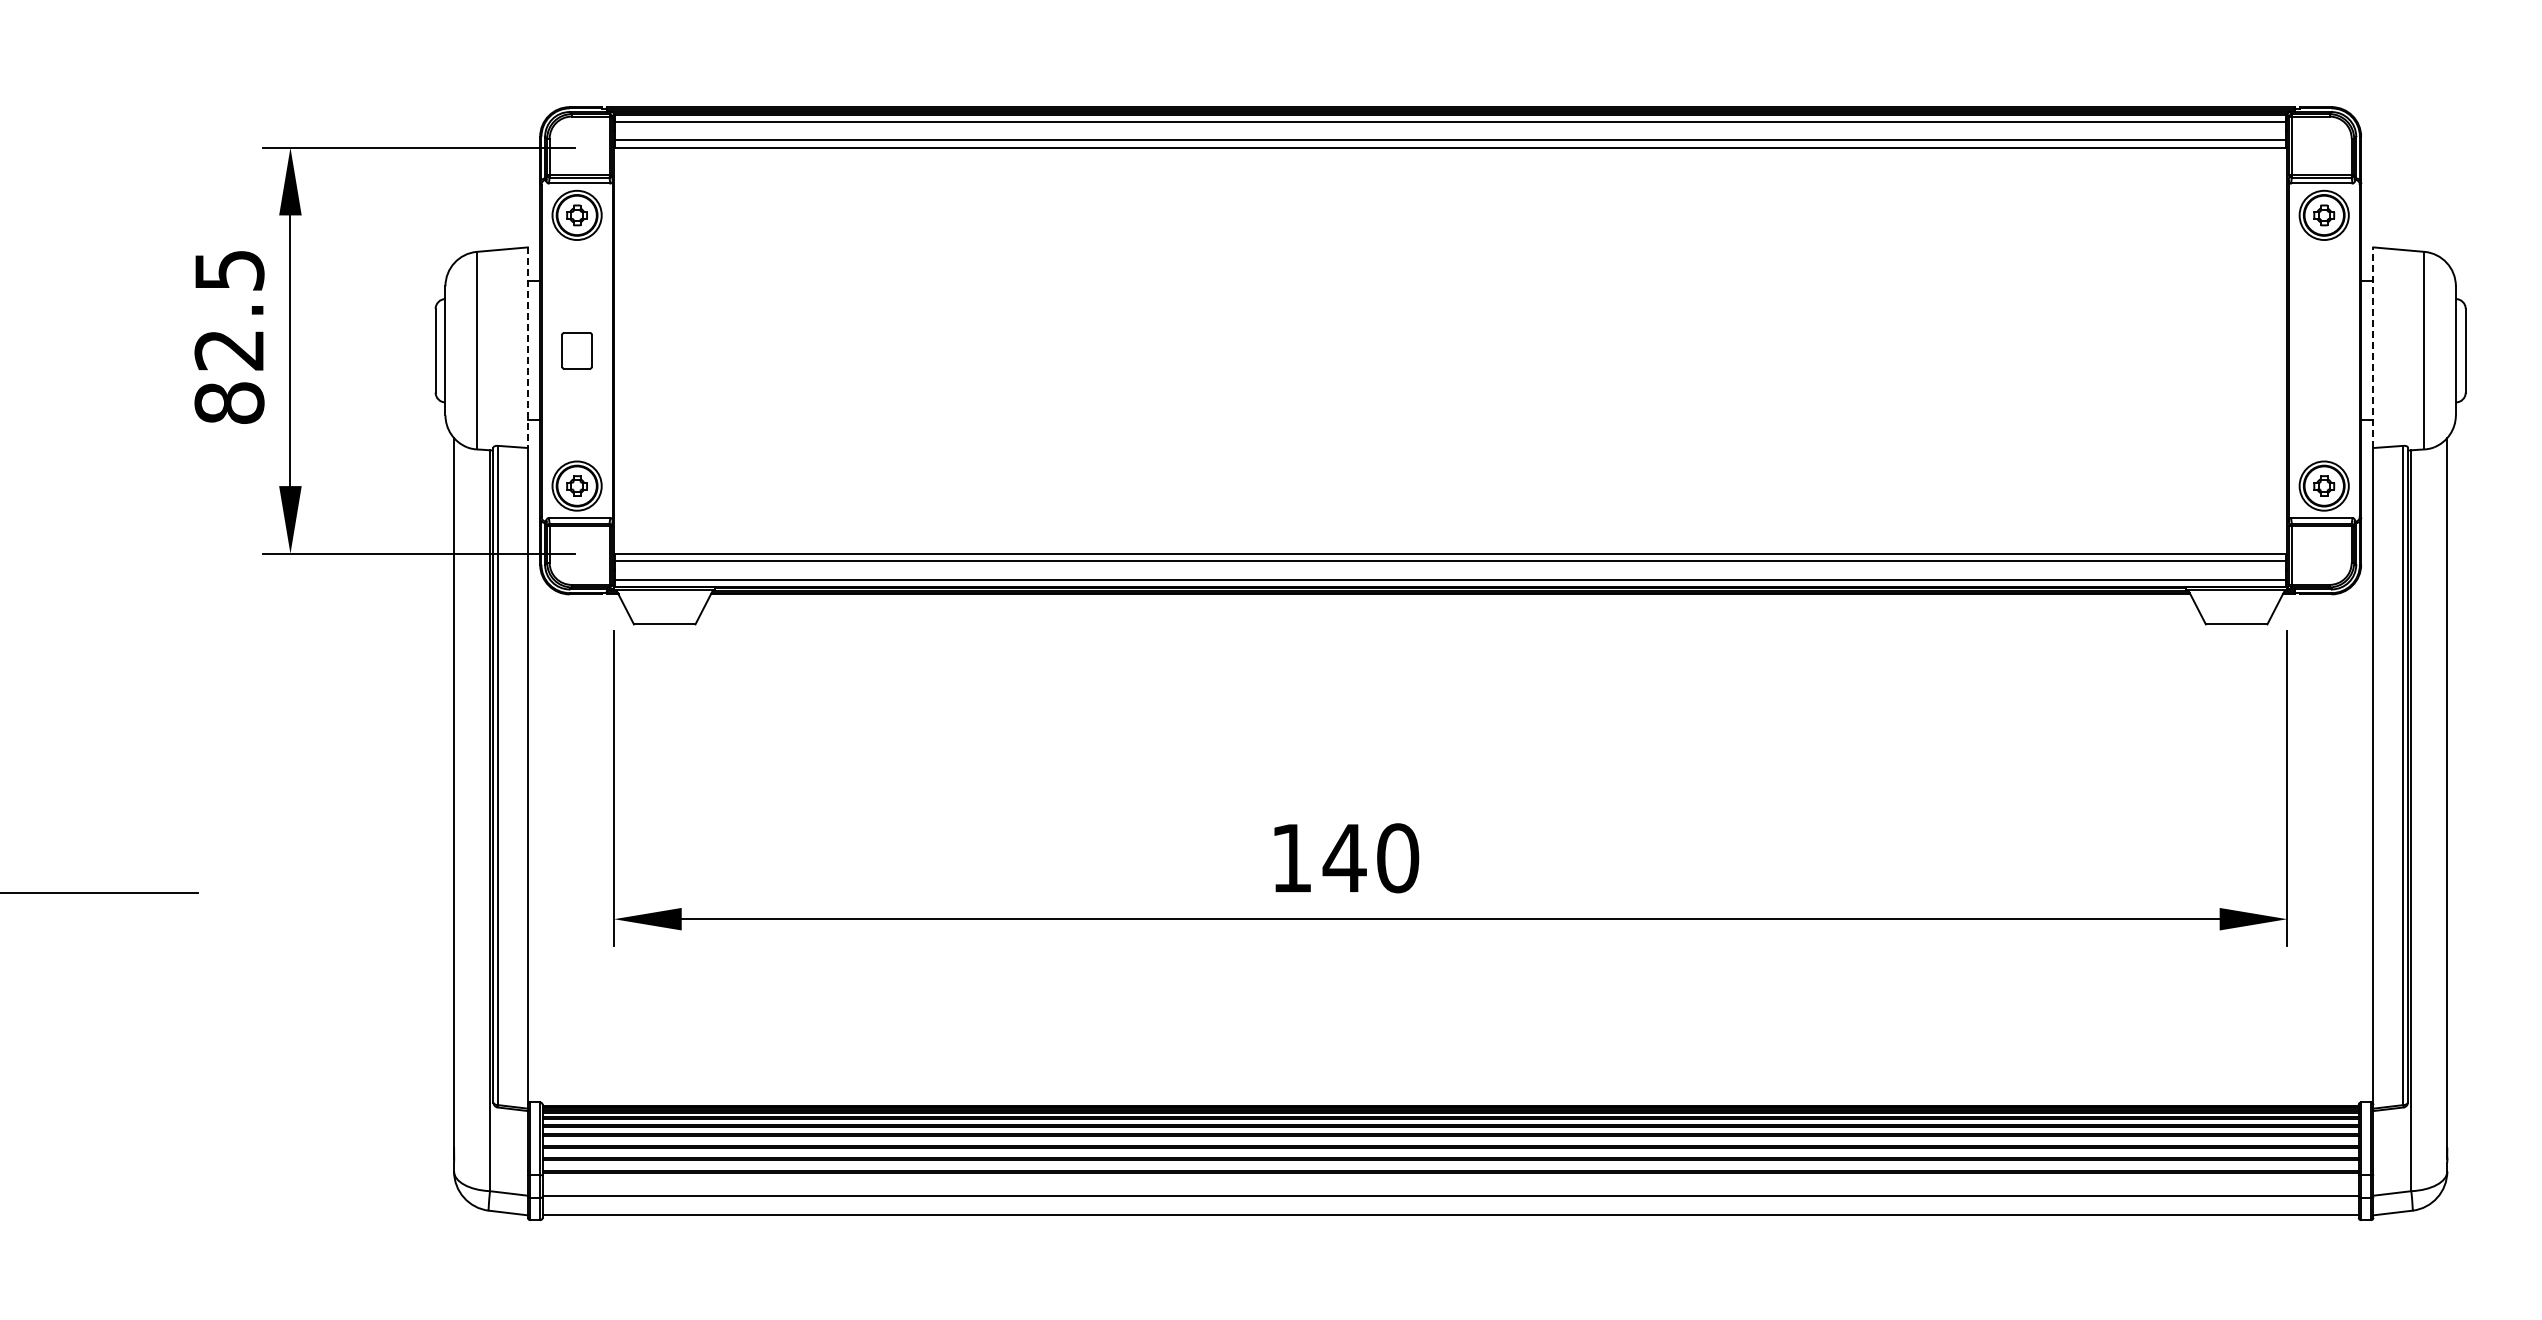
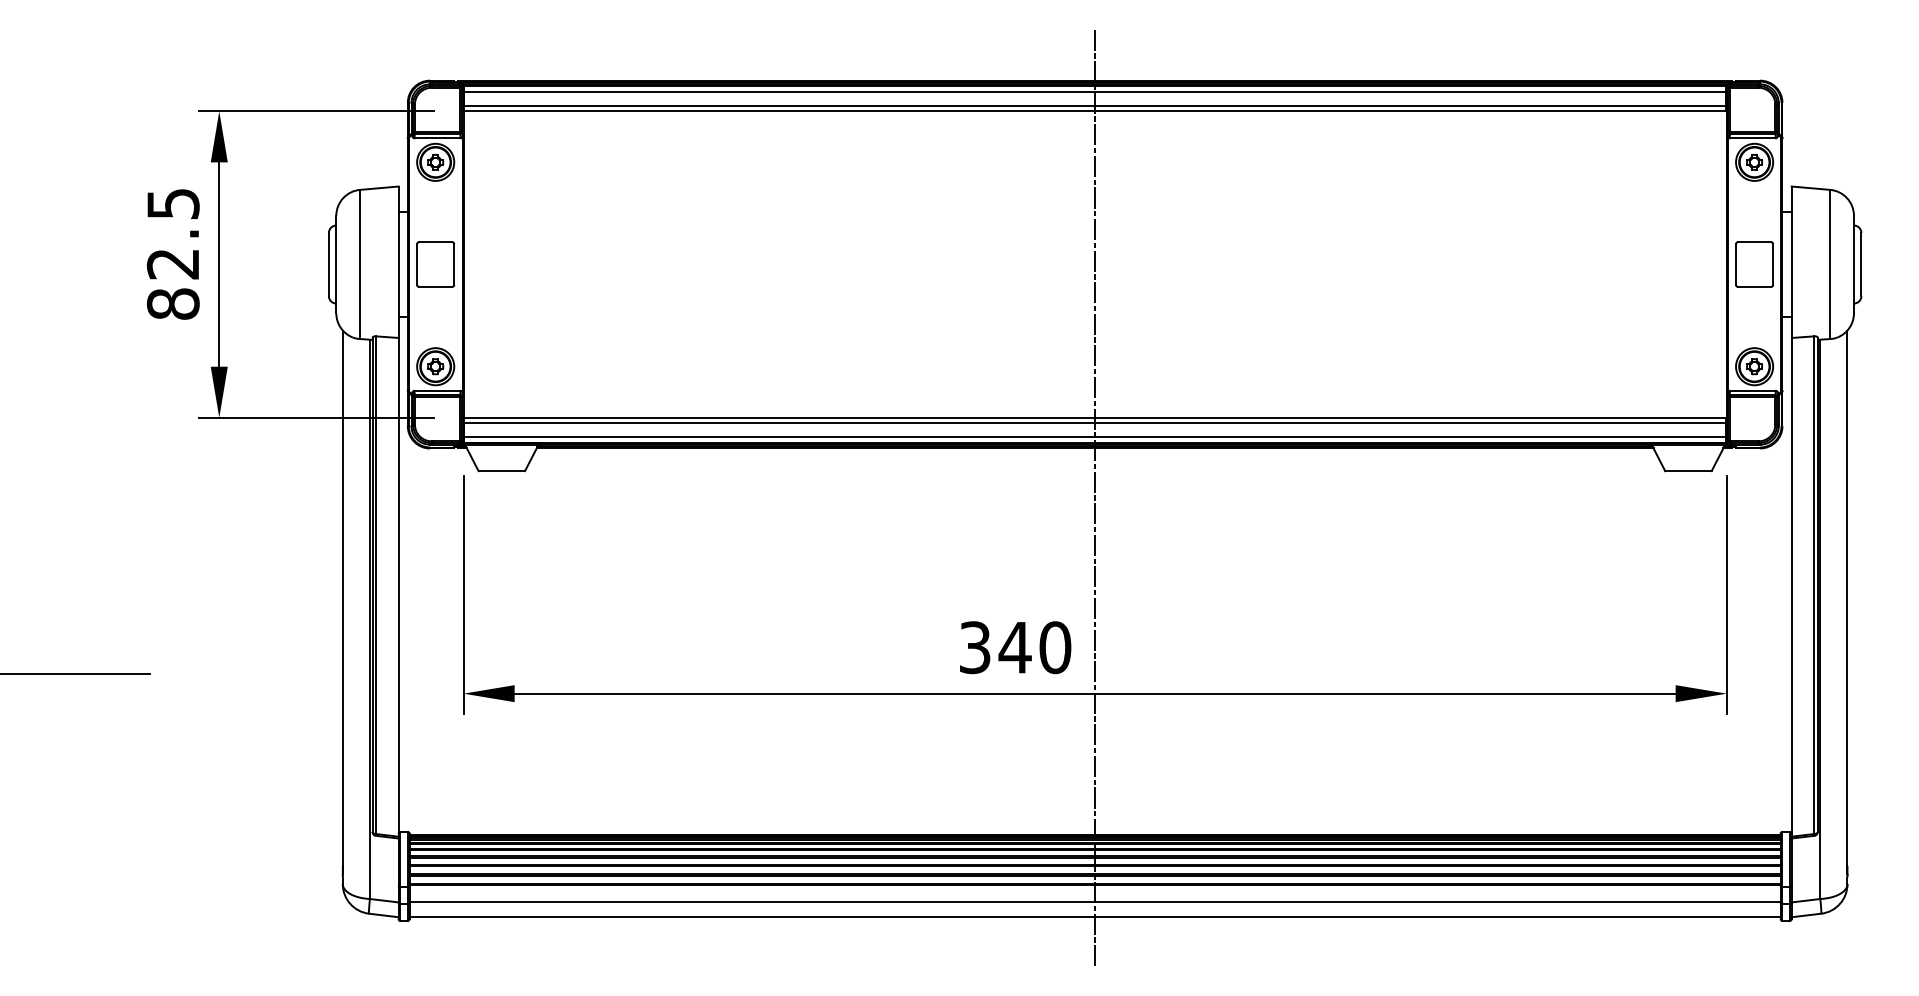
line: (2373, 347) -> (1791, 262), dashed -> solid
line: (527, 348) -> (398, 262), dashed -> solid
part: (576, 350) -> (435, 264), size x1.67
part: (2323, 350) -> (1754, 264), added
line: (1450, 660) -> (1095, 498), added
text: (1291, 858) -> (974, 647), 140 -> 340

